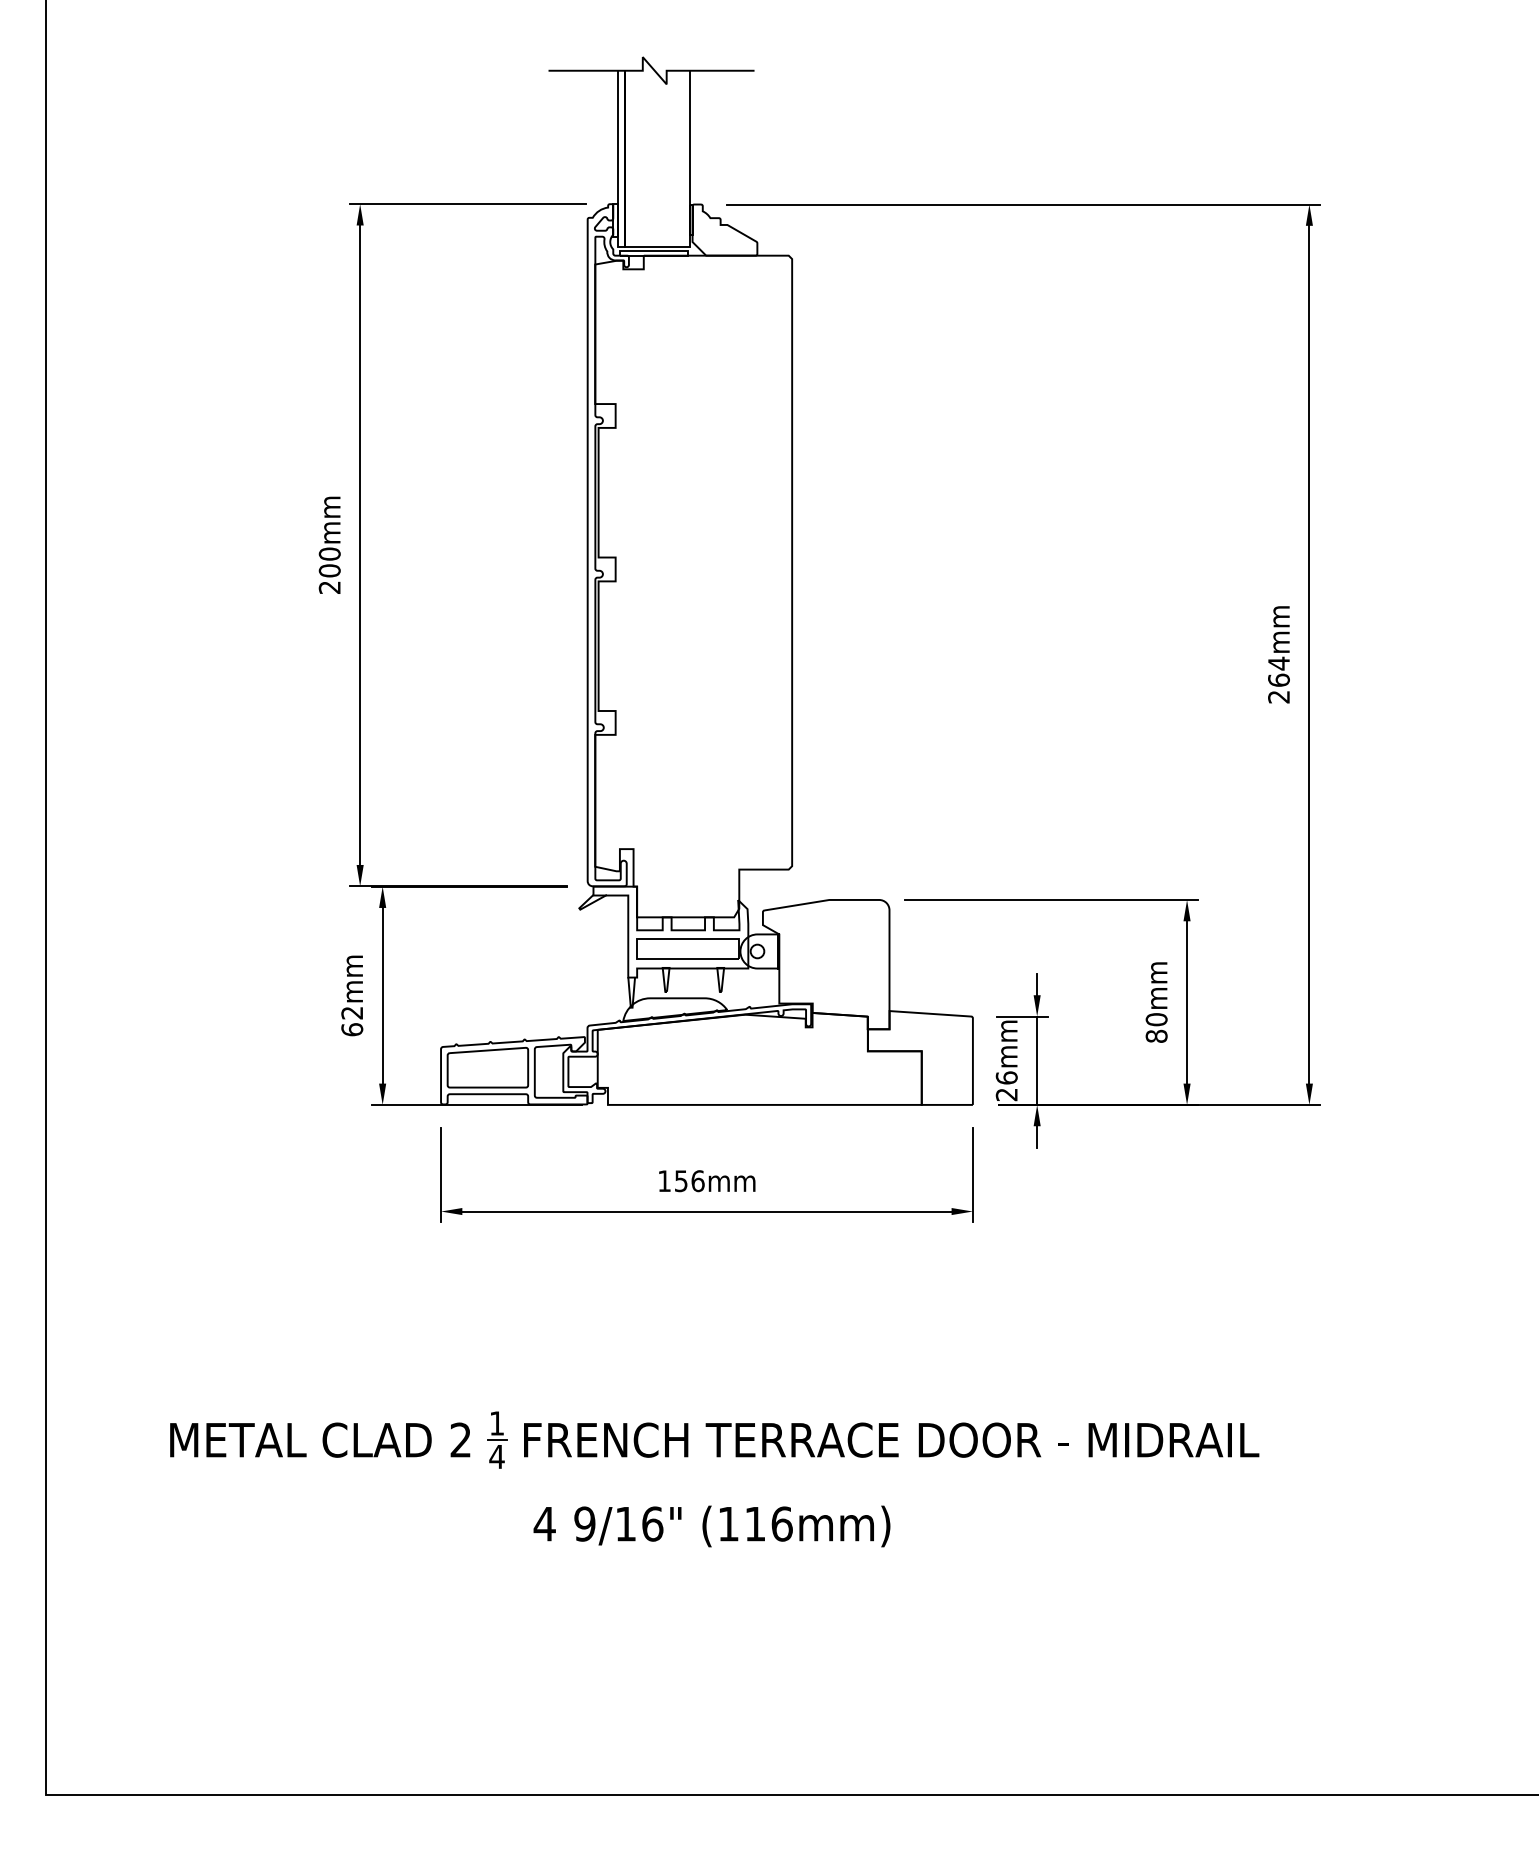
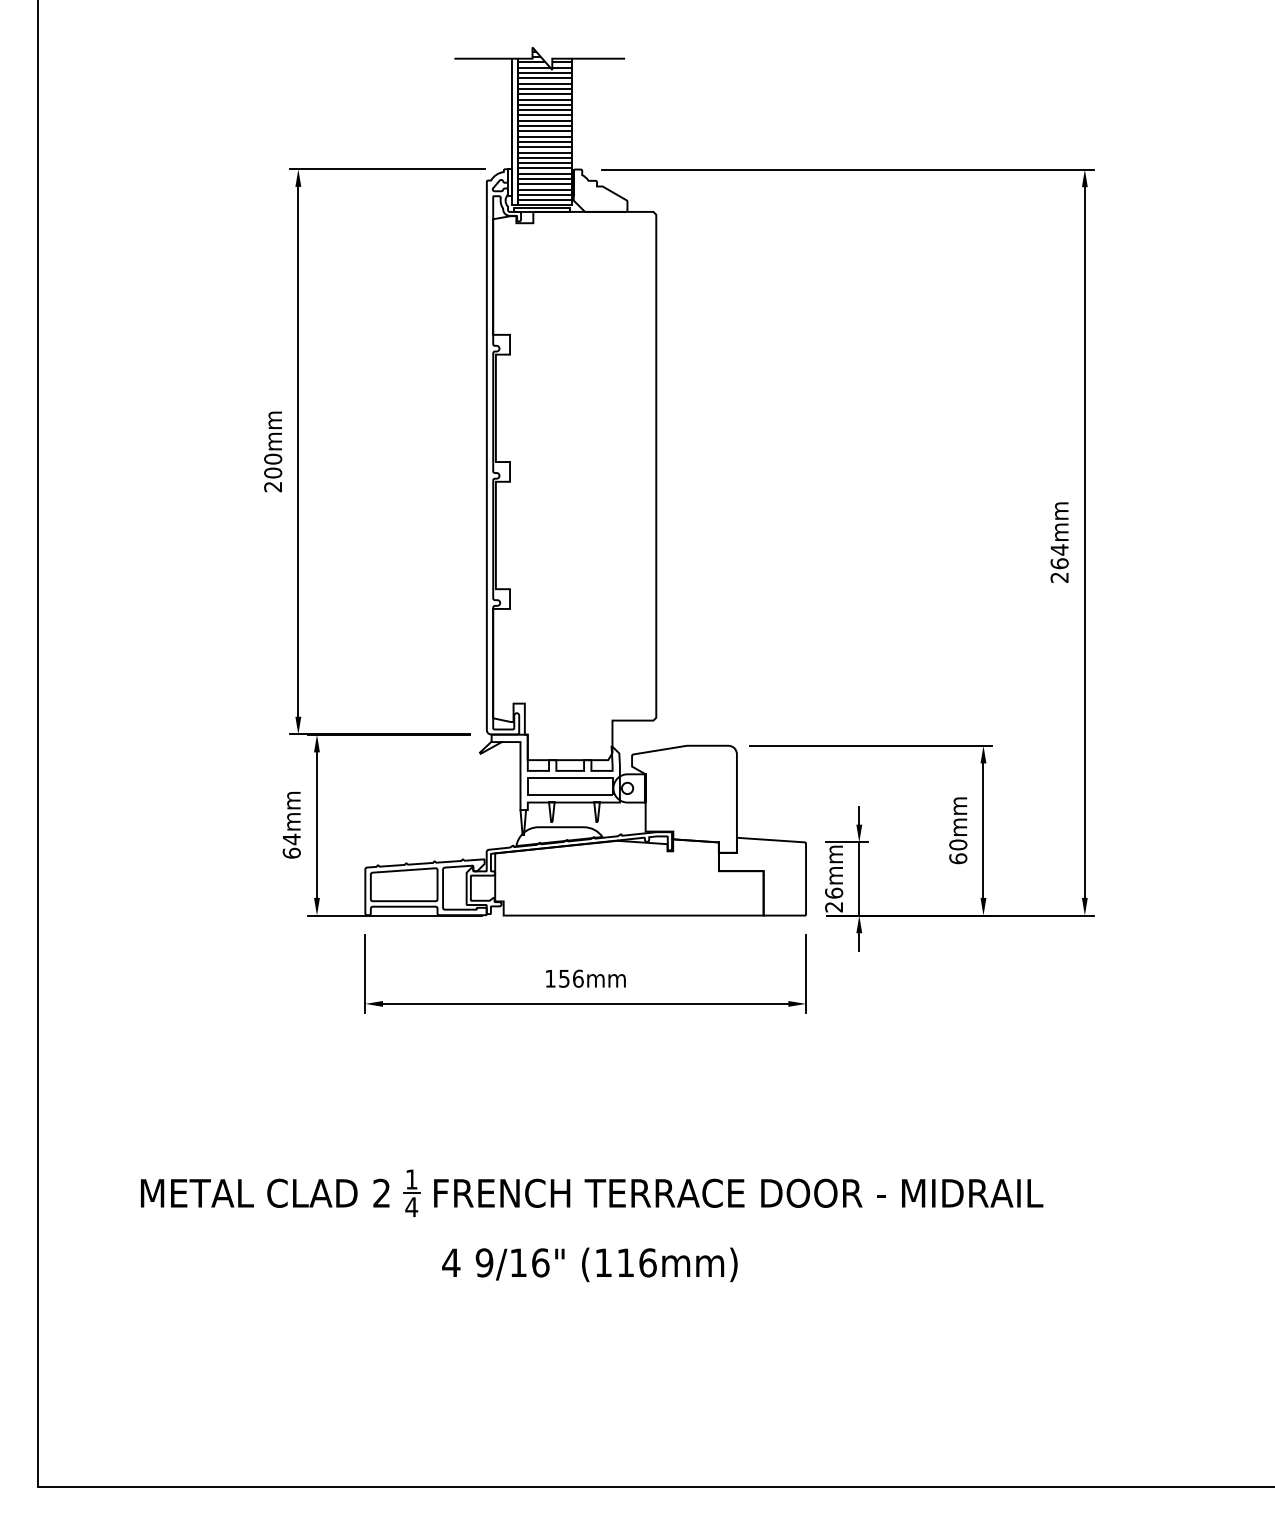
hatch: (657, 151) -> (544, 125), added
text: (351, 1013) -> (291, 839), 62mm -> 64mm
text: (1156, 1036) -> (958, 858), 80mm -> 60mm

